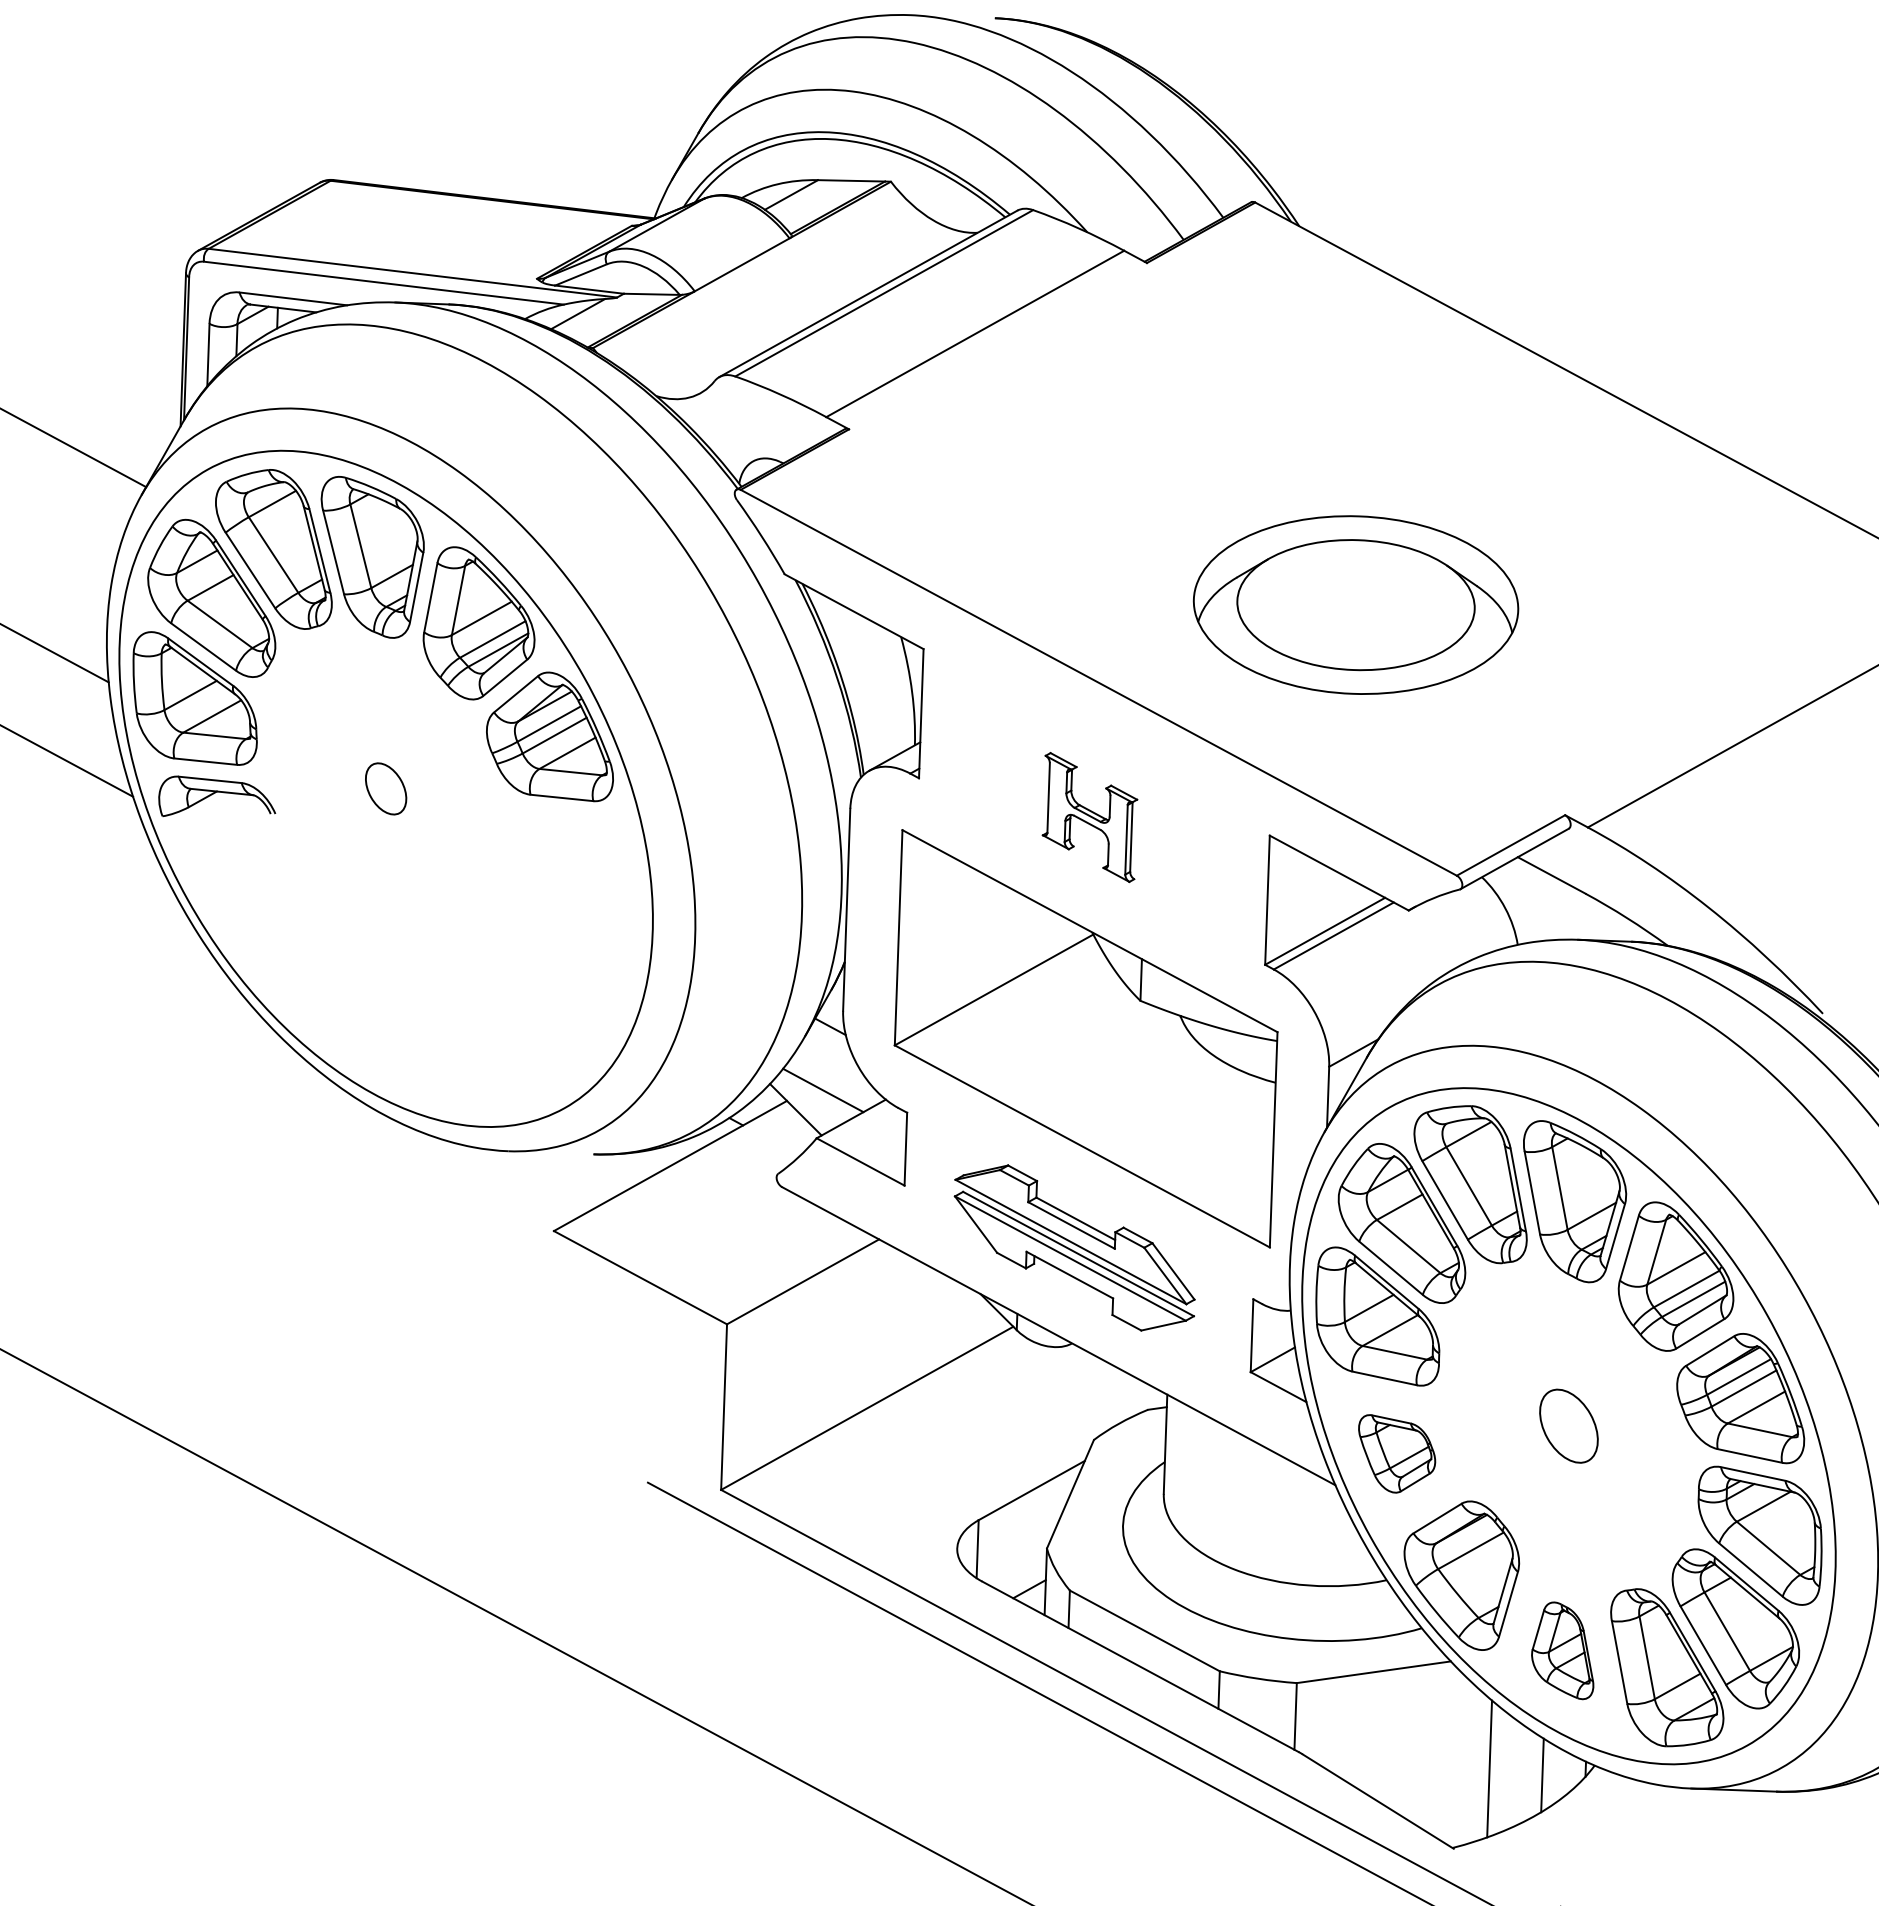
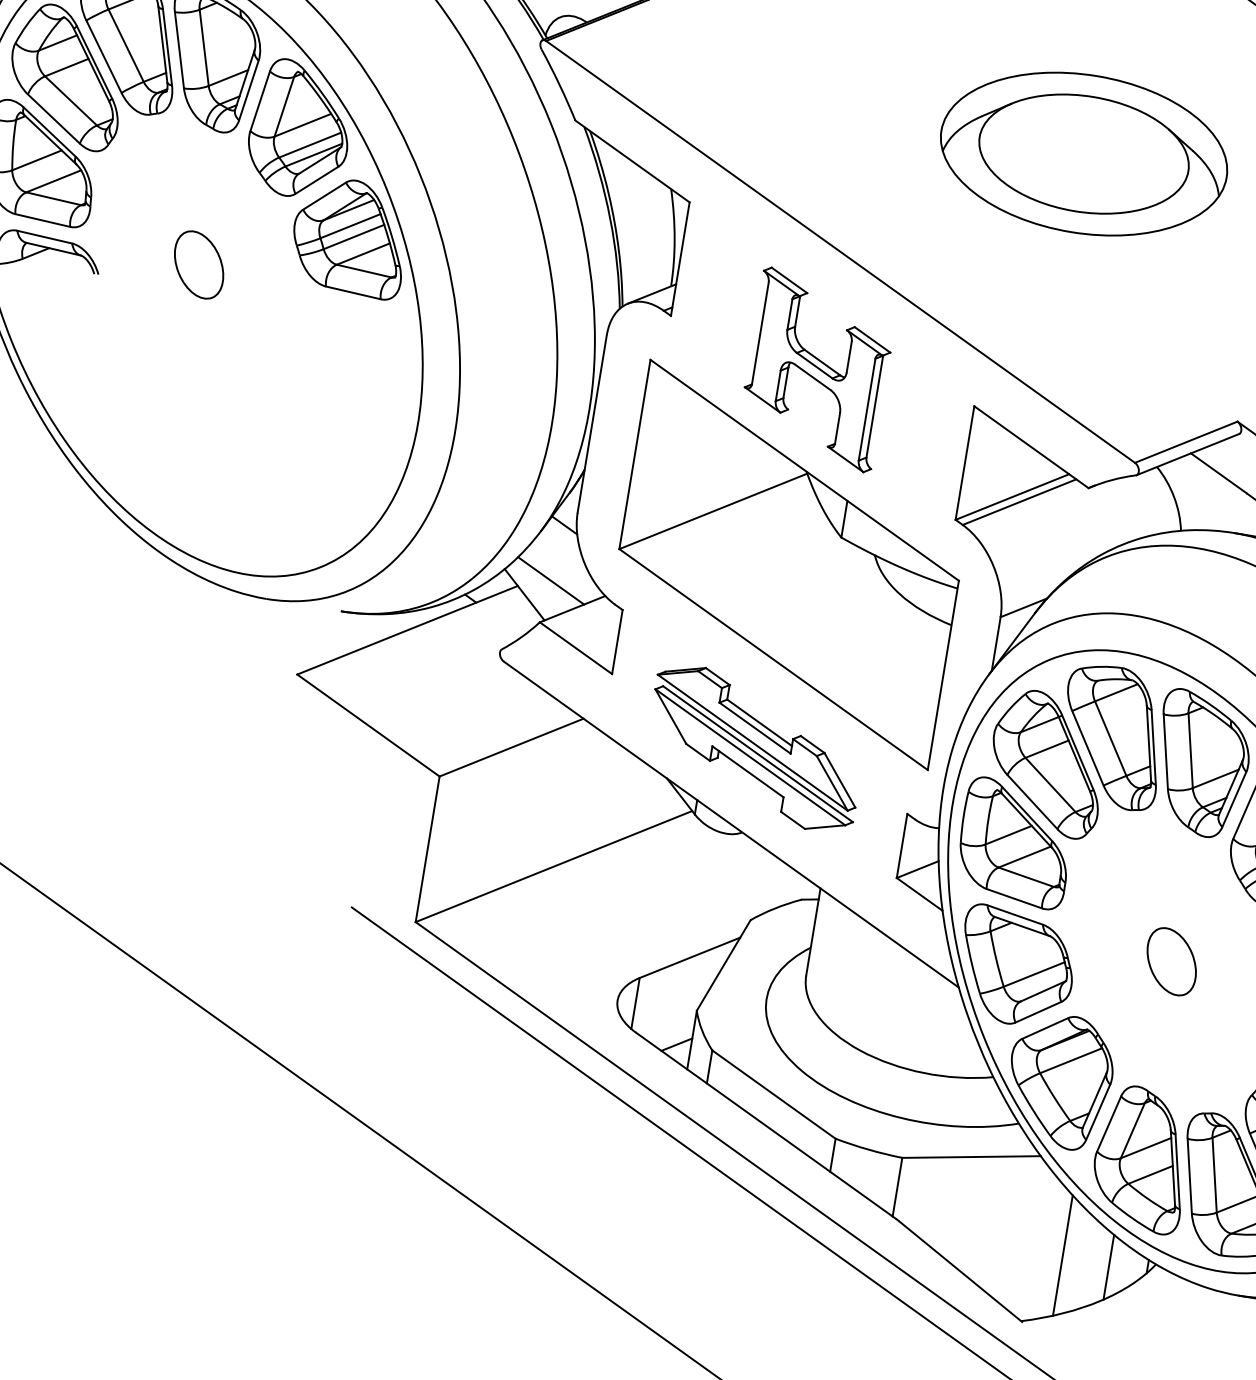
part: (1355, 604) -> (1083, 153), moved
part: (385, 788) -> (198, 264), size x1.43
part: (1089, 817) -> (817, 369), size x1.67
part: (1396, 1453) -> (1016, 966), size x1.67
part: (1562, 1650) -> (1140, 1159), size x1.67

